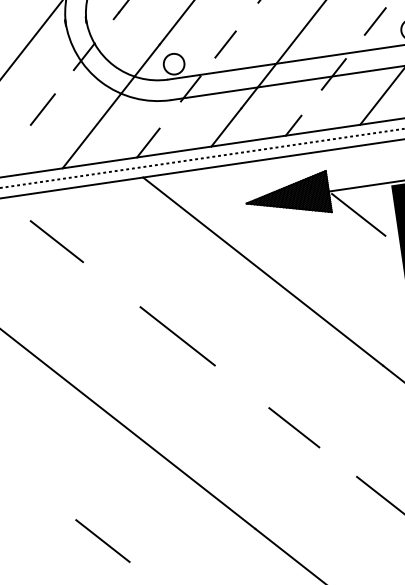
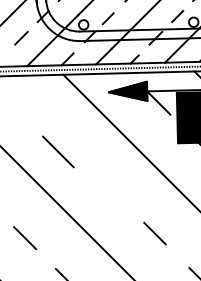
line: (56, 240) -> (20, 98), removed
line: (177, 335) -> (58, 151), moved
line: (294, 426) -> (118, 196), removed

